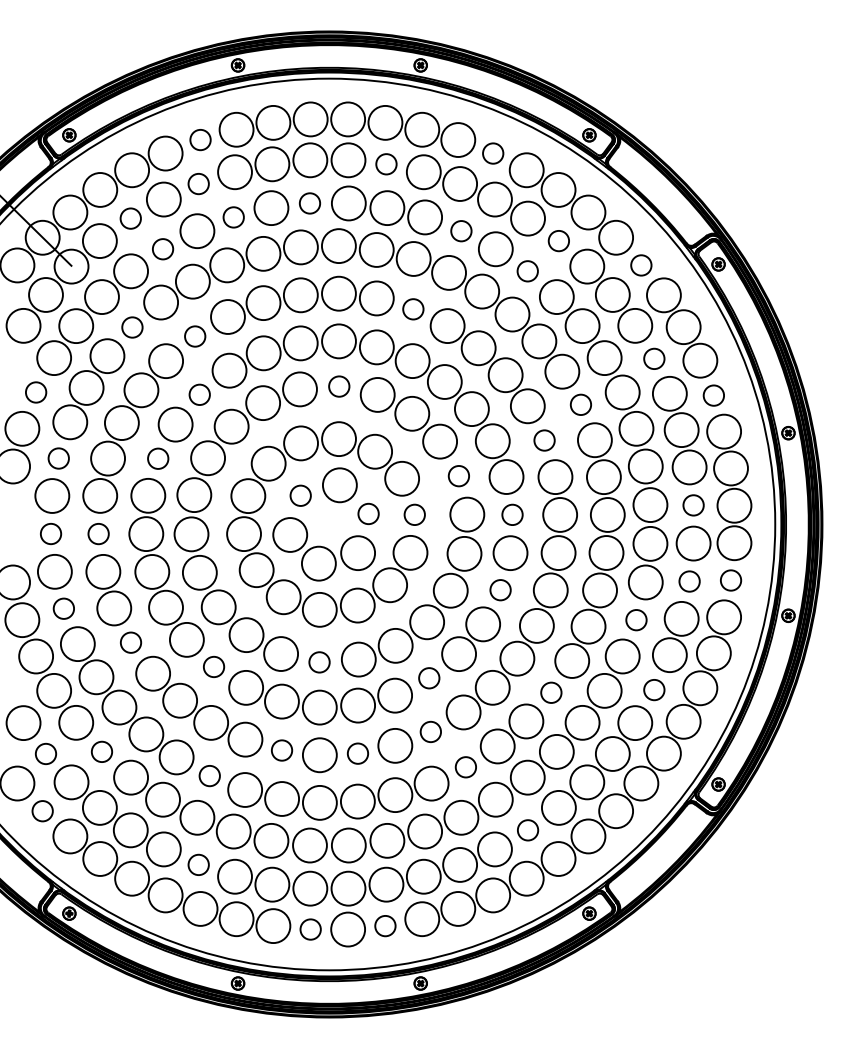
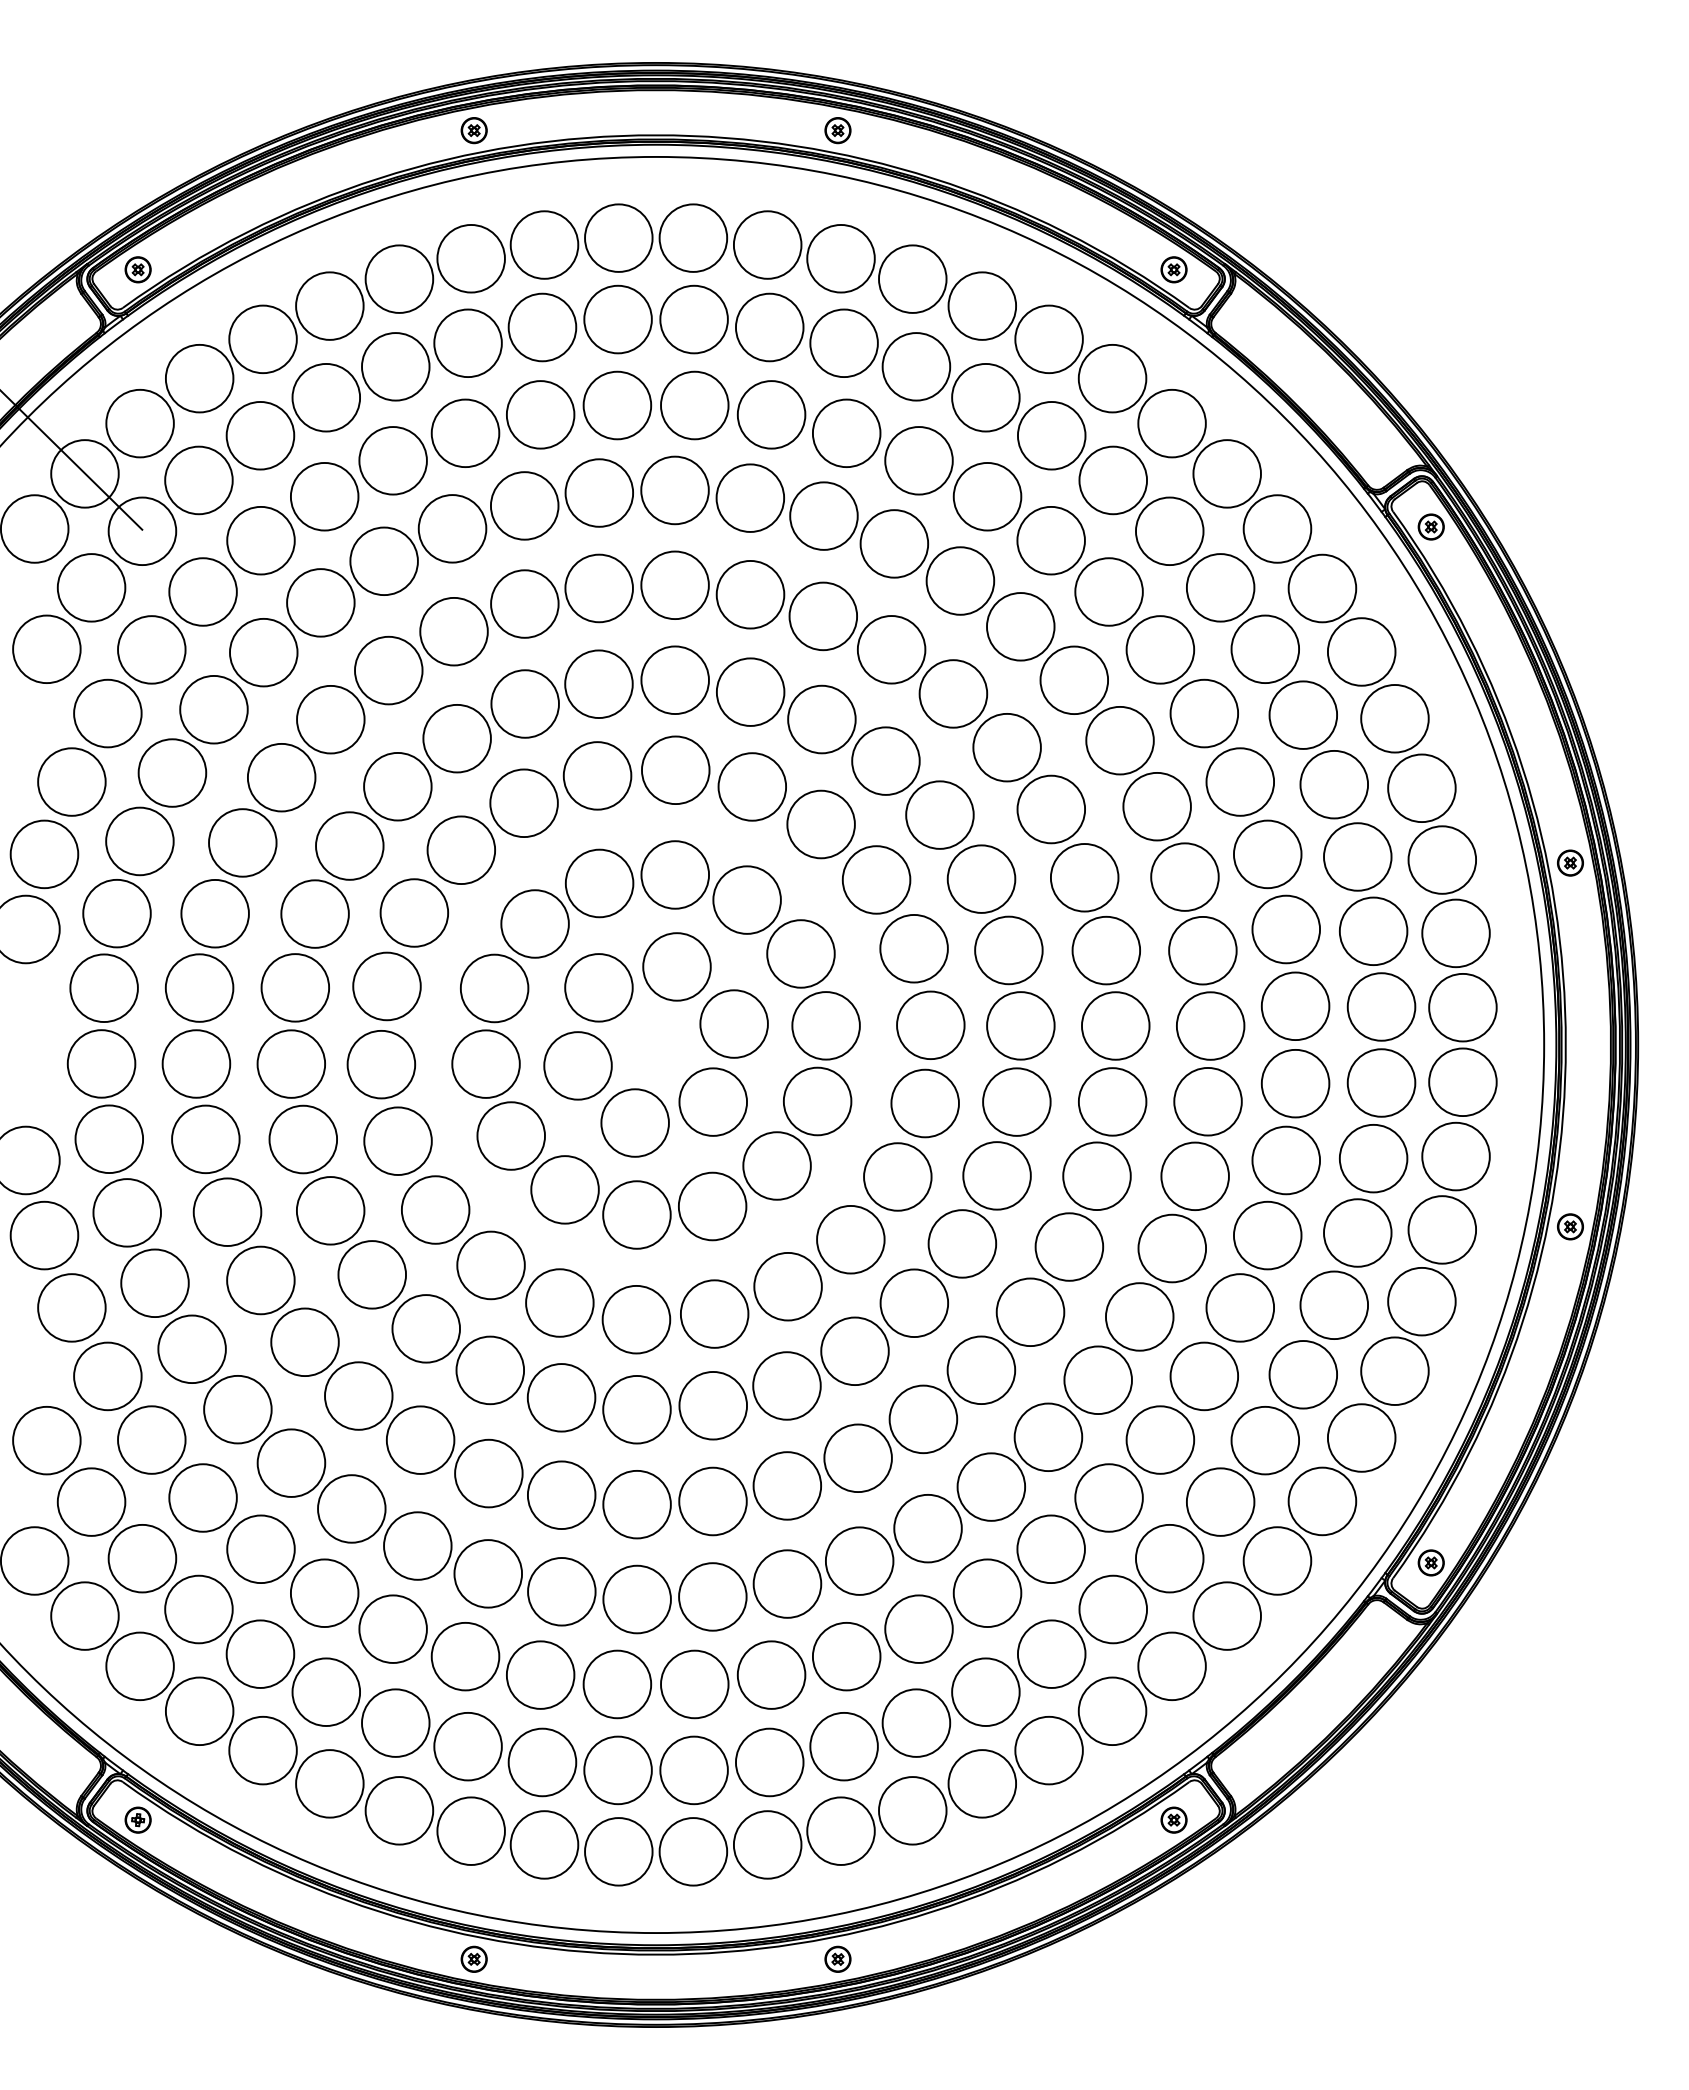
circle: (200, 139) -> (399, 278), size x1.67
circle: (493, 153) -> (982, 306), size x1.67
circle: (386, 164) -> (769, 327), size x1.67
circle: (198, 183) -> (395, 365), size x1.67
circle: (309, 203) -> (616, 405), size x1.67
circle: (233, 217) -> (465, 433), size x1.67
circle: (130, 218) -> (259, 435), size x1.67
circle: (461, 231) -> (919, 461), size x1.67
circle: (558, 241) -> (1112, 481), size x1.67
circle: (162, 249) -> (323, 497), size x1.67
circle: (641, 265) -> (1277, 529), size x1.67
circle: (527, 271) -> (1050, 541), size x1.67
circle: (413, 309) -> (823, 616), size x1.67
circle: (132, 327) -> (263, 652), size x1.67
circle: (195, 336) -> (389, 670), size x1.67
circle: (654, 358) -> (1303, 714), size x1.67
circle: (339, 386) -> (676, 770), size x1.67
circle: (36, 392) -> (72, 782), size x1.67
circle: (199, 394) -> (397, 786), size x1.67
circle: (713, 395) -> (1421, 788), size x1.67
circle: (580, 404) -> (1156, 805), size x1.67
circle: (544, 440) -> (1084, 877), size x1.67
circle: (58, 458) -> (116, 913), size x1.67
circle: (158, 458) -> (315, 913), size x1.67
circle: (458, 476) -> (913, 949), size x1.67
circle: (300, 495) -> (598, 987), size x1.67
circle: (693, 505) -> (1381, 1007), size x1.67
circle: (368, 513) -> (733, 1023), size x1.67
circle: (414, 514) -> (825, 1025), size x1.67
circle: (512, 514) -> (1020, 1025), size x1.67
circle: (50, 533) -> (100, 1062), size x1.67
circle: (98, 533) -> (196, 1062), size x1.67
circle: (730, 580) -> (1455, 1156), size x1.67
circle: (689, 581) -> (1373, 1158), size x1.67
circle: (500, 590) -> (996, 1176), size x1.67
circle: (63, 608) -> (126, 1212), size x1.67
circle: (636, 620) -> (1267, 1236), size x1.67
circle: (130, 642) -> (259, 1280), size x1.67
circle: (319, 662) -> (636, 1319), size x1.67
circle: (213, 666) -> (425, 1327), size x1.67
circle: (429, 678) -> (855, 1351), size x1.67
circle: (654, 690) -> (1303, 1375), size x1.67
circle: (551, 692) -> (1098, 1379), size x1.67
circle: (430, 731) -> (857, 1457), size x1.67
circle: (281, 750) -> (560, 1495), size x1.67
circle: (101, 751) -> (202, 1497), size x1.67
circle: (45, 753) -> (90, 1501), size x1.67
circle: (357, 753) -> (712, 1501), size x1.67
circle: (465, 767) -> (927, 1529), size x1.67
circle: (209, 775) -> (417, 1544), size x1.67
circle: (42, 811) -> (84, 1616), size x1.67
circle: (527, 830) -> (1050, 1654), size x1.67
circle: (198, 864) -> (395, 1722), size x1.67
circle: (385, 926) -> (767, 1845), size x1.67
circle: (310, 929) -> (618, 1851), size x1.67

